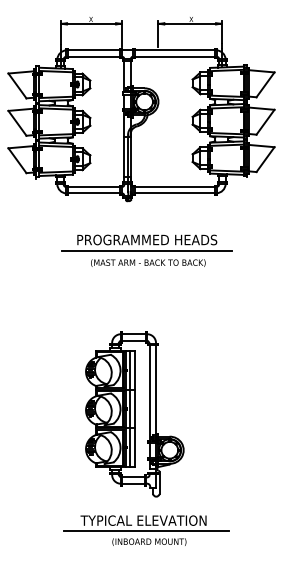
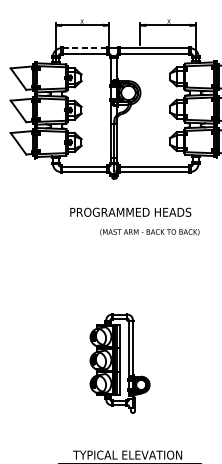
line: (94, 50) -> (85, 48), solid -> dashed
line: (147, 251) -> (130, 222), removed
text: (148, 262) -> (150, 231), moved
part: (134, 414) -> (119, 363), size x0.7

